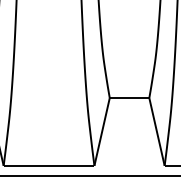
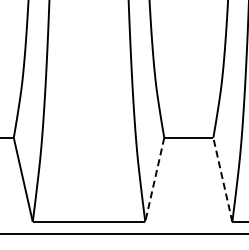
line: (101, 131) -> (154, 179), solid -> dashed
line: (156, 131) -> (222, 179), solid -> dashed

